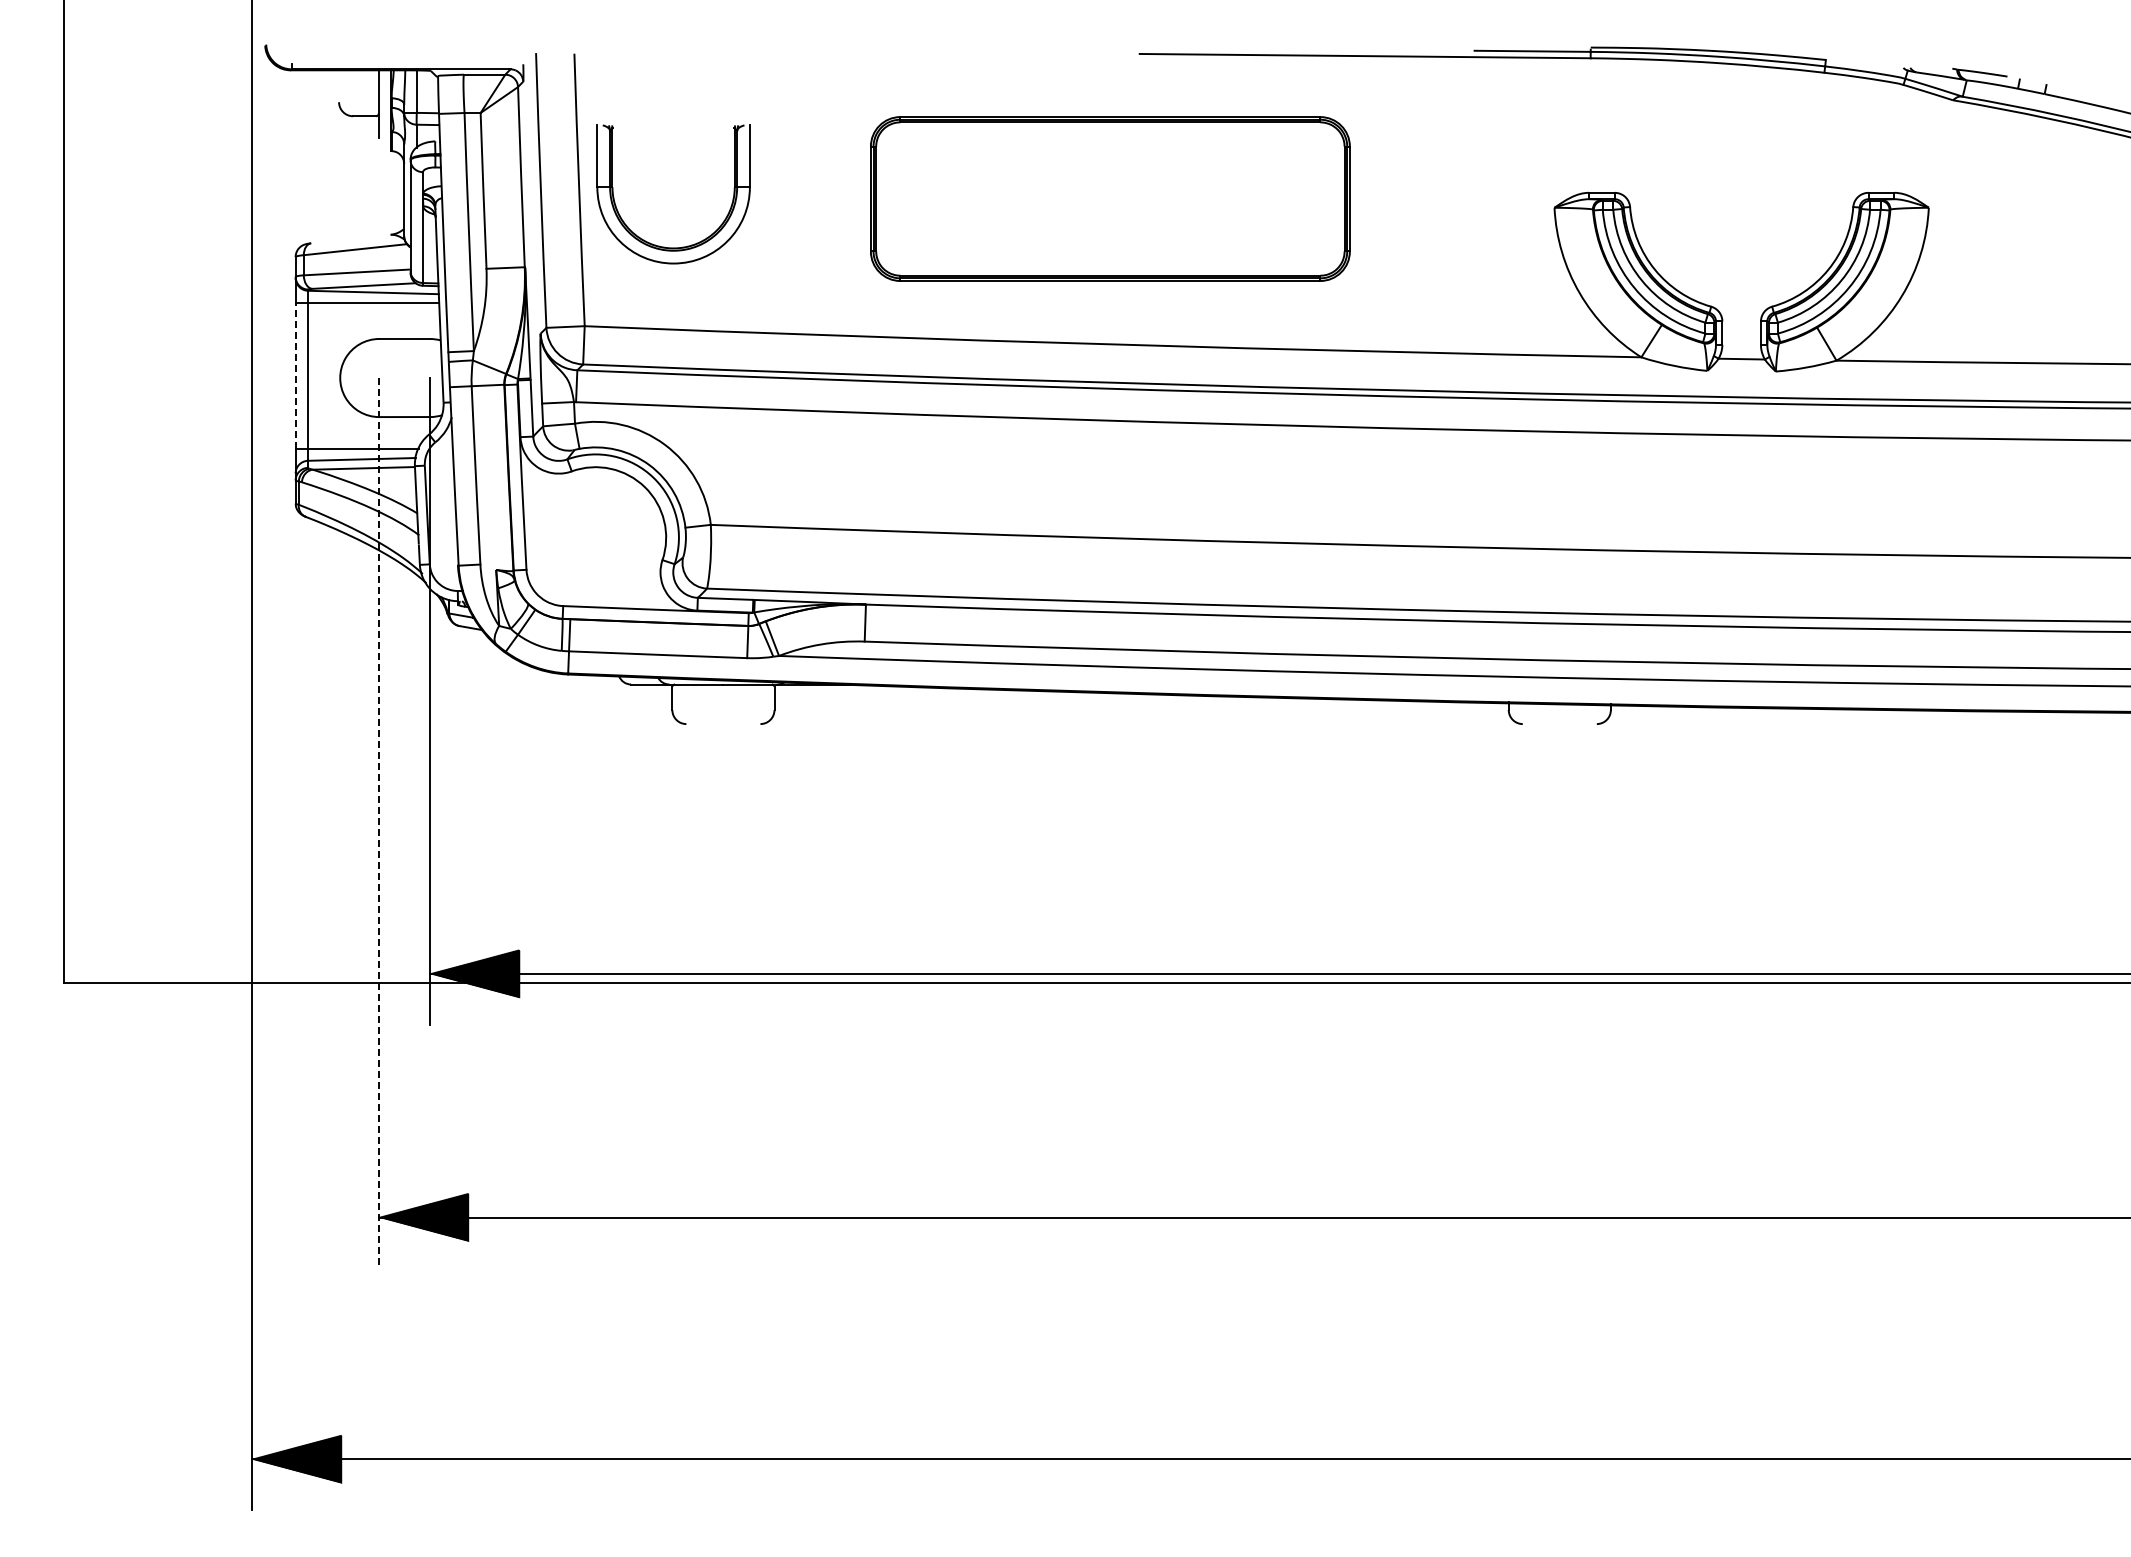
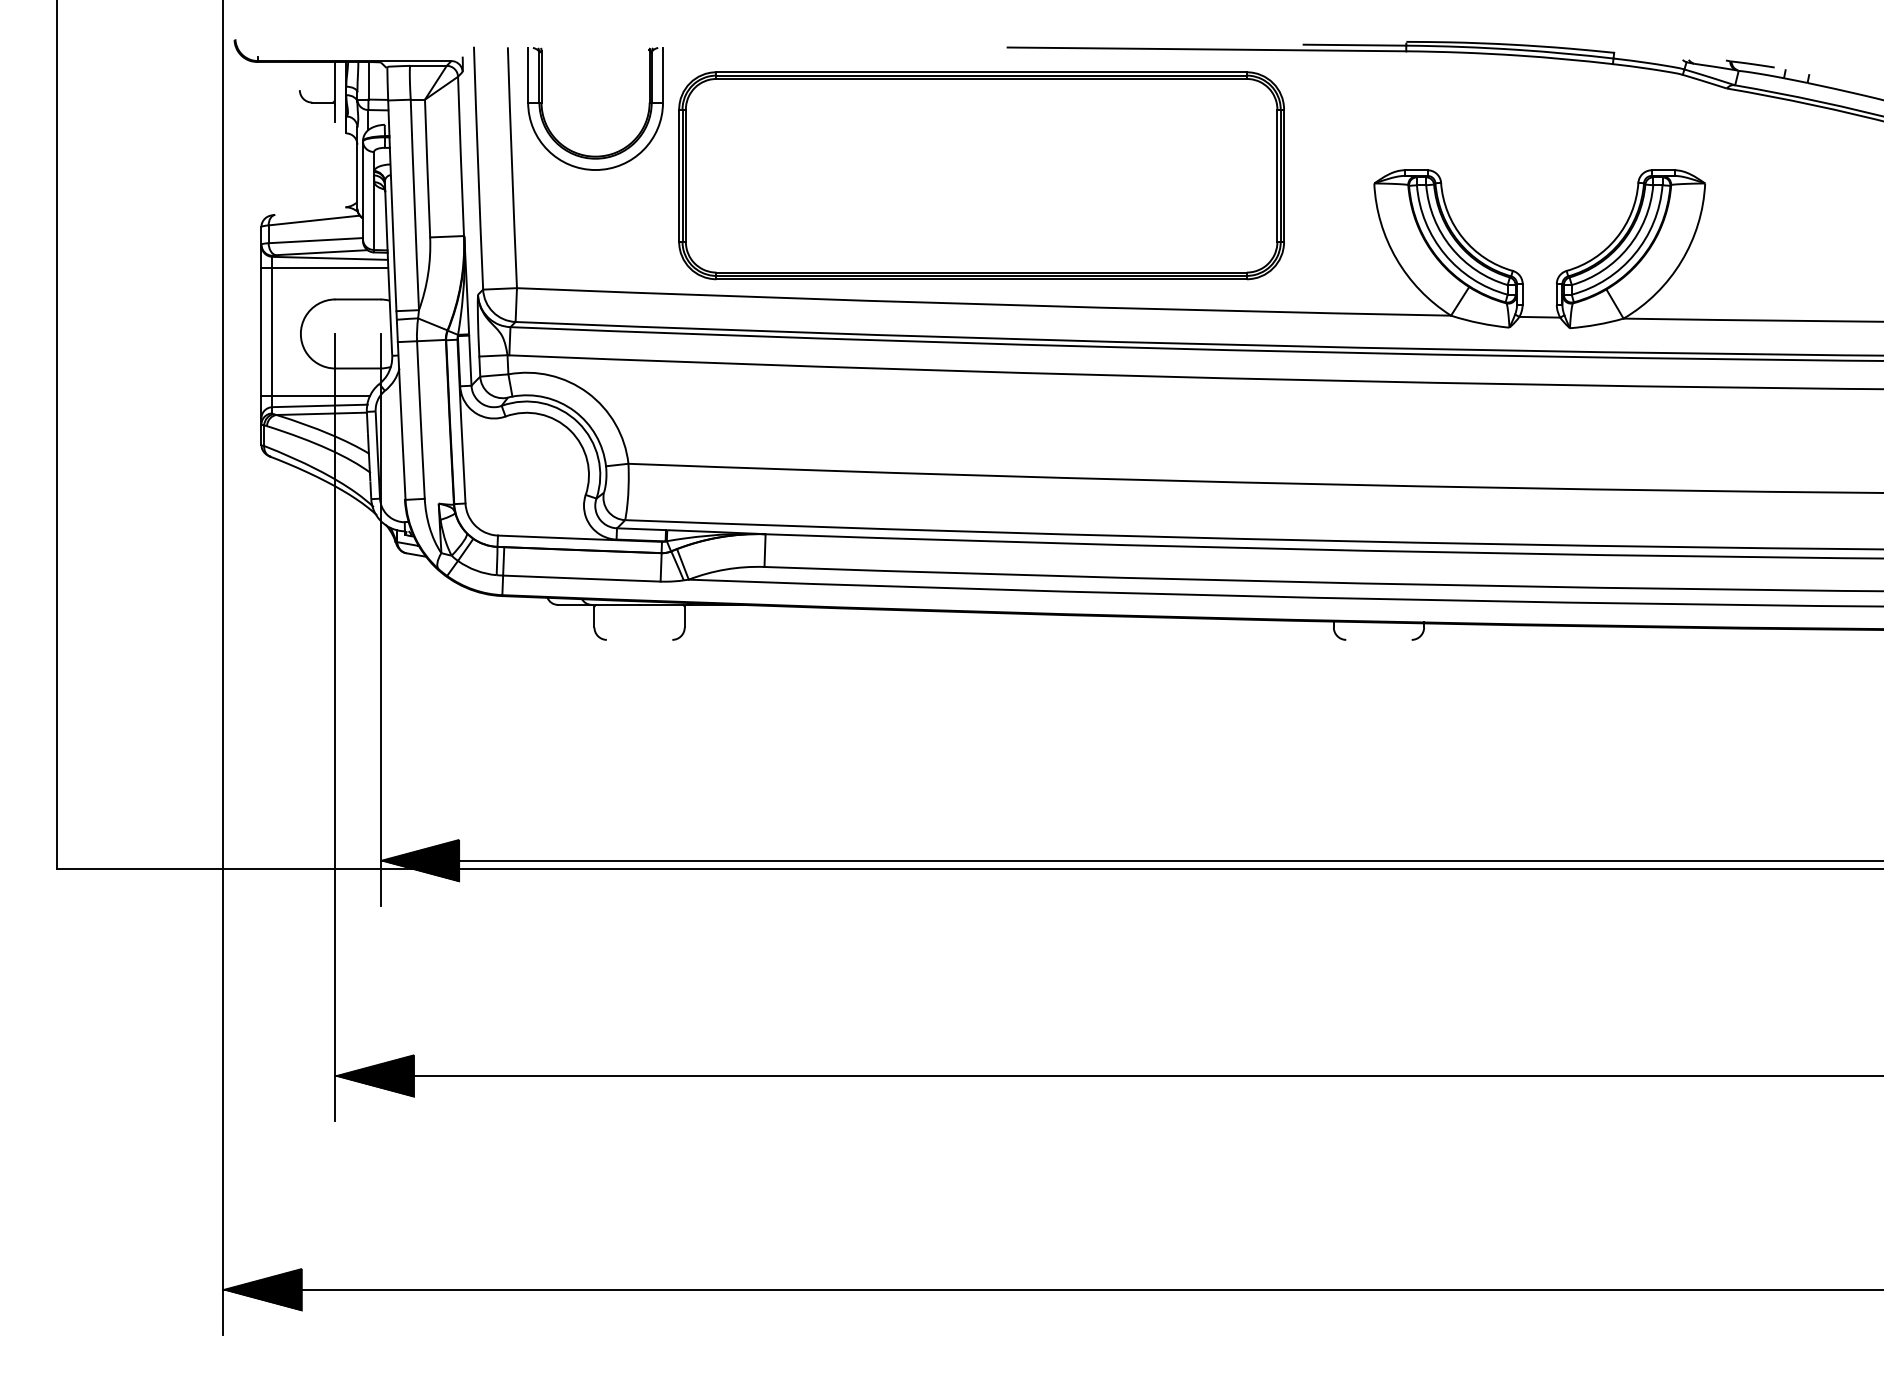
part: (1110, 198) -> (981, 175), size x1.43
part: (664, 246) -> (587, 154), moved
line: (295, 375) -> (261, 331), dashed -> solid
line: (379, 823) -> (335, 727), dashed -> solid

